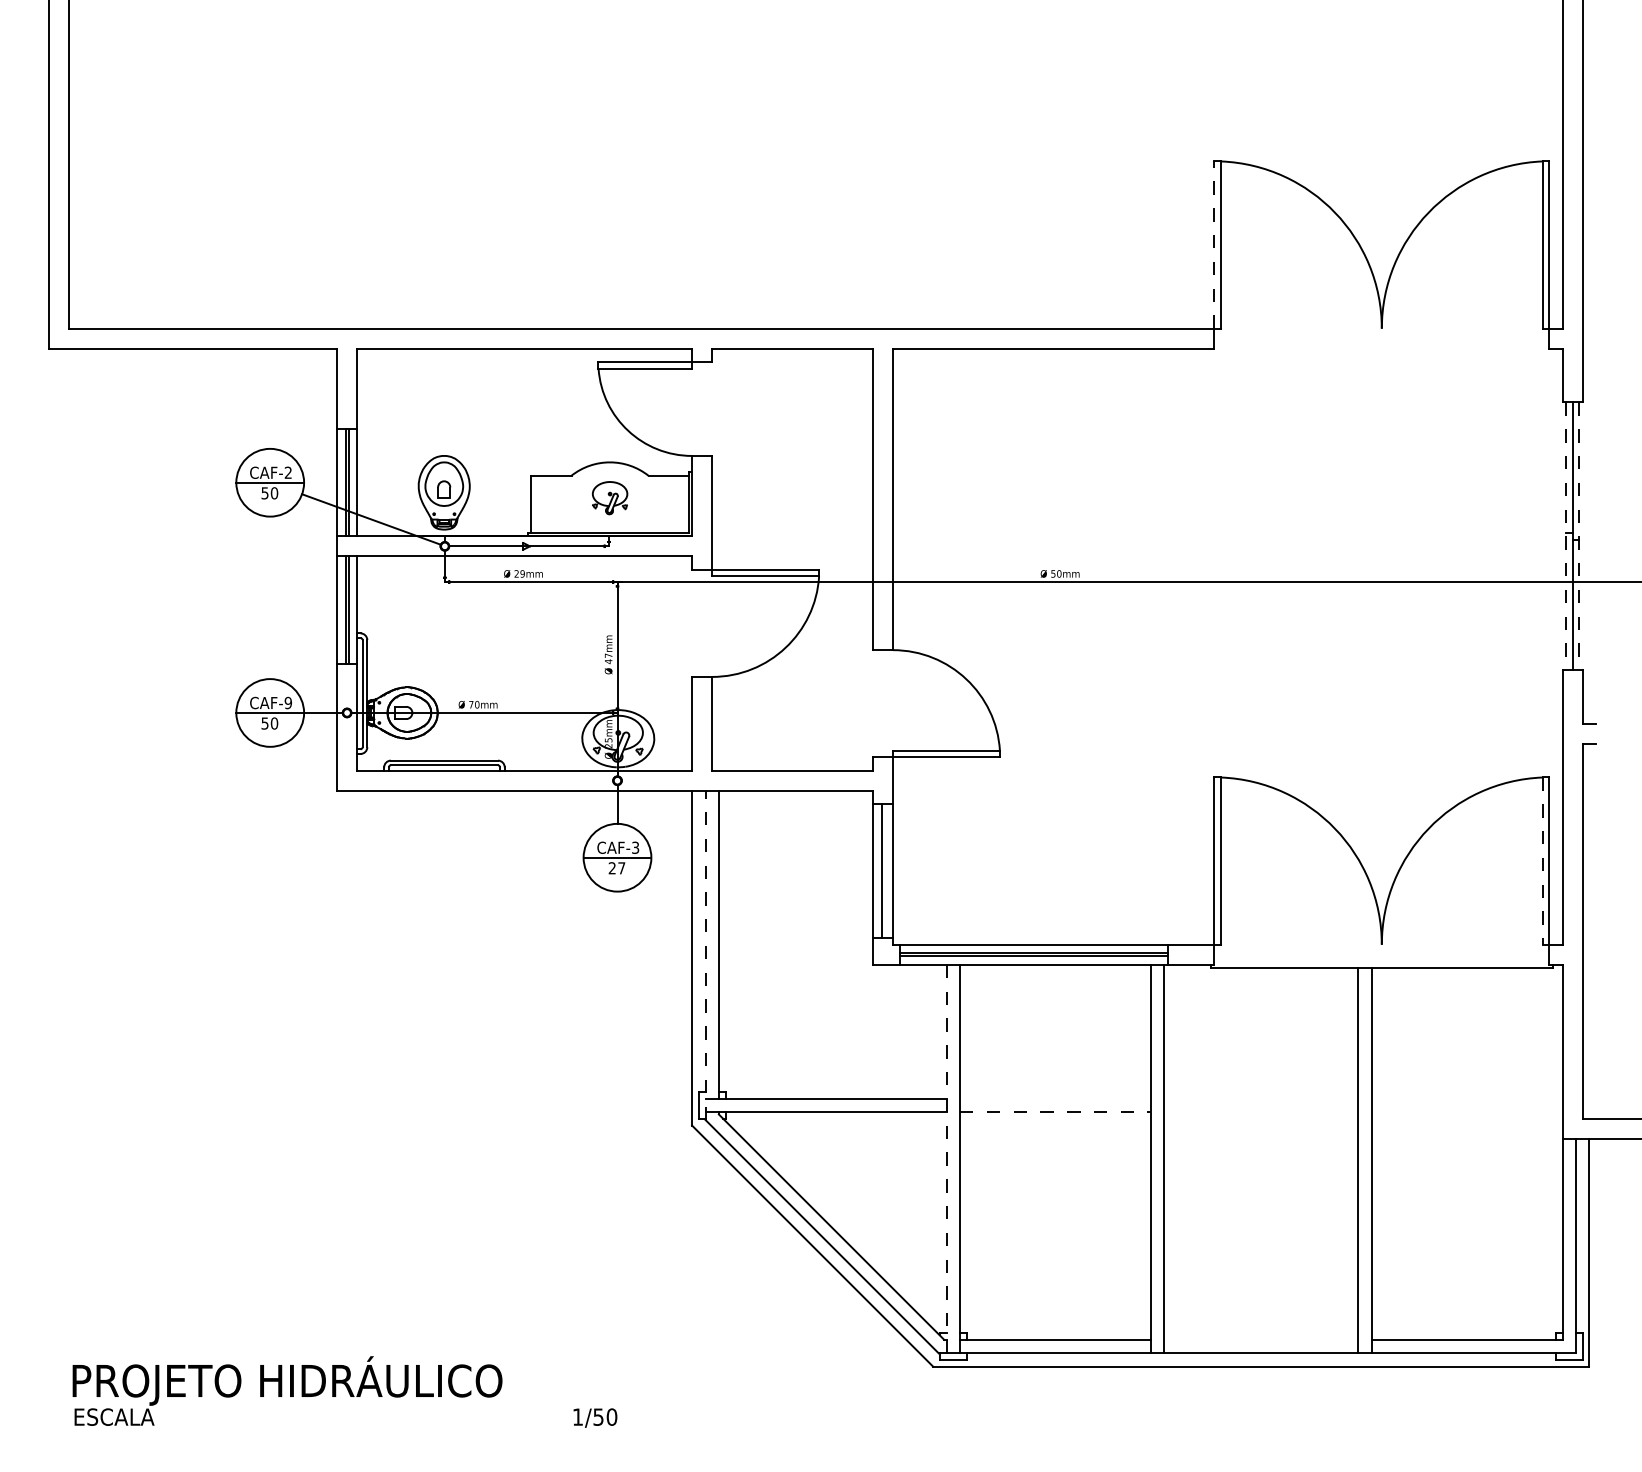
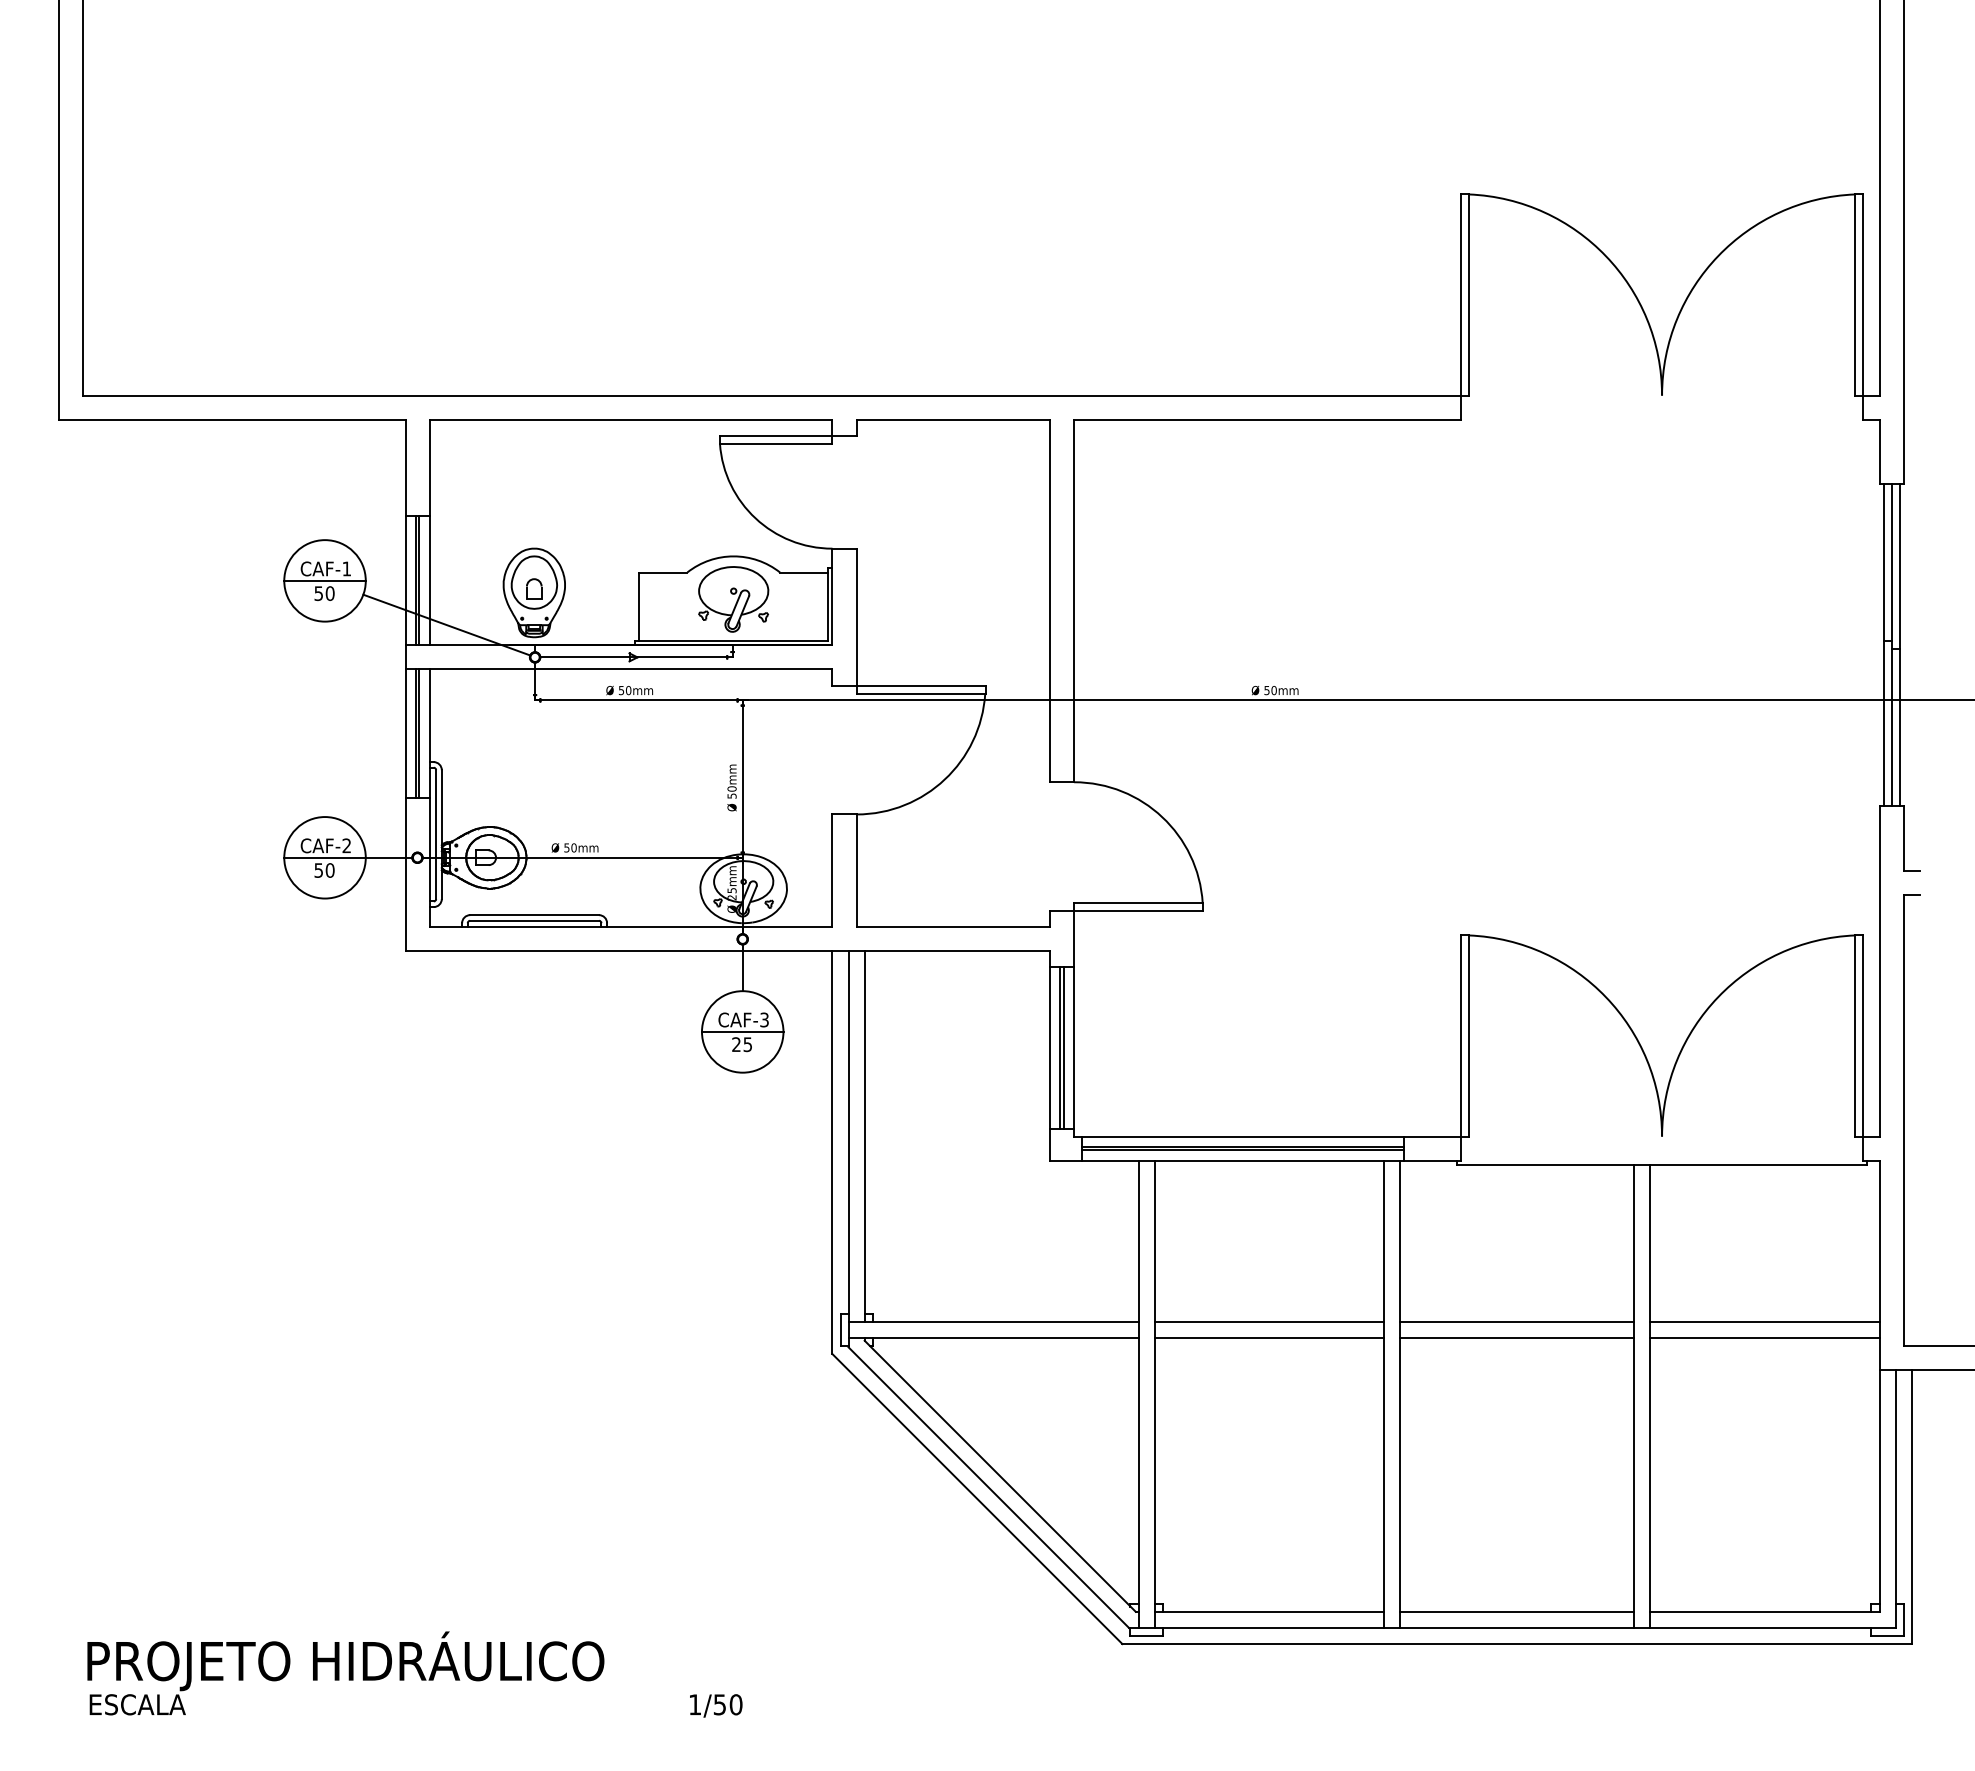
line: (1214, 244) -> (1460, 294), dashed -> solid
text: (288, 472) -> (346, 568), CAF-2 -> CAF-1
part: (609, 498) -> (733, 599), size x1.67
line: (1565, 536) -> (1883, 645), dashed -> solid
line: (1579, 536) -> (1899, 645), dashed -> solid
text: (520, 573) -> (625, 690), 29mm -> 50mm
text: (608, 658) -> (731, 792), 47mm -> 50mm
text: (288, 702) -> (346, 845), CAF-9 -> CAF-2
text: (470, 704) -> (566, 847), 70mm -> 50mm
line: (1542, 860) -> (1855, 1035), dashed -> solid
text: (621, 868) -> (747, 1044), 27 -> 25
line: (884, 870) -> (1063, 1047), added
line: (705, 955) -> (848, 1149), dashed -> solid
line: (1055, 1098) -> (1269, 1321), added
line: (1260, 1098) -> (1516, 1321), added
line: (1466, 1098) -> (1764, 1321), added
line: (1055, 1111) -> (1269, 1337), dashed -> solid
line: (1260, 1111) -> (1516, 1337), added
line: (1466, 1111) -> (1764, 1337), added
line: (946, 1159) -> (1138, 1394), dashed -> solid
line: (1260, 1339) -> (1516, 1611), added

